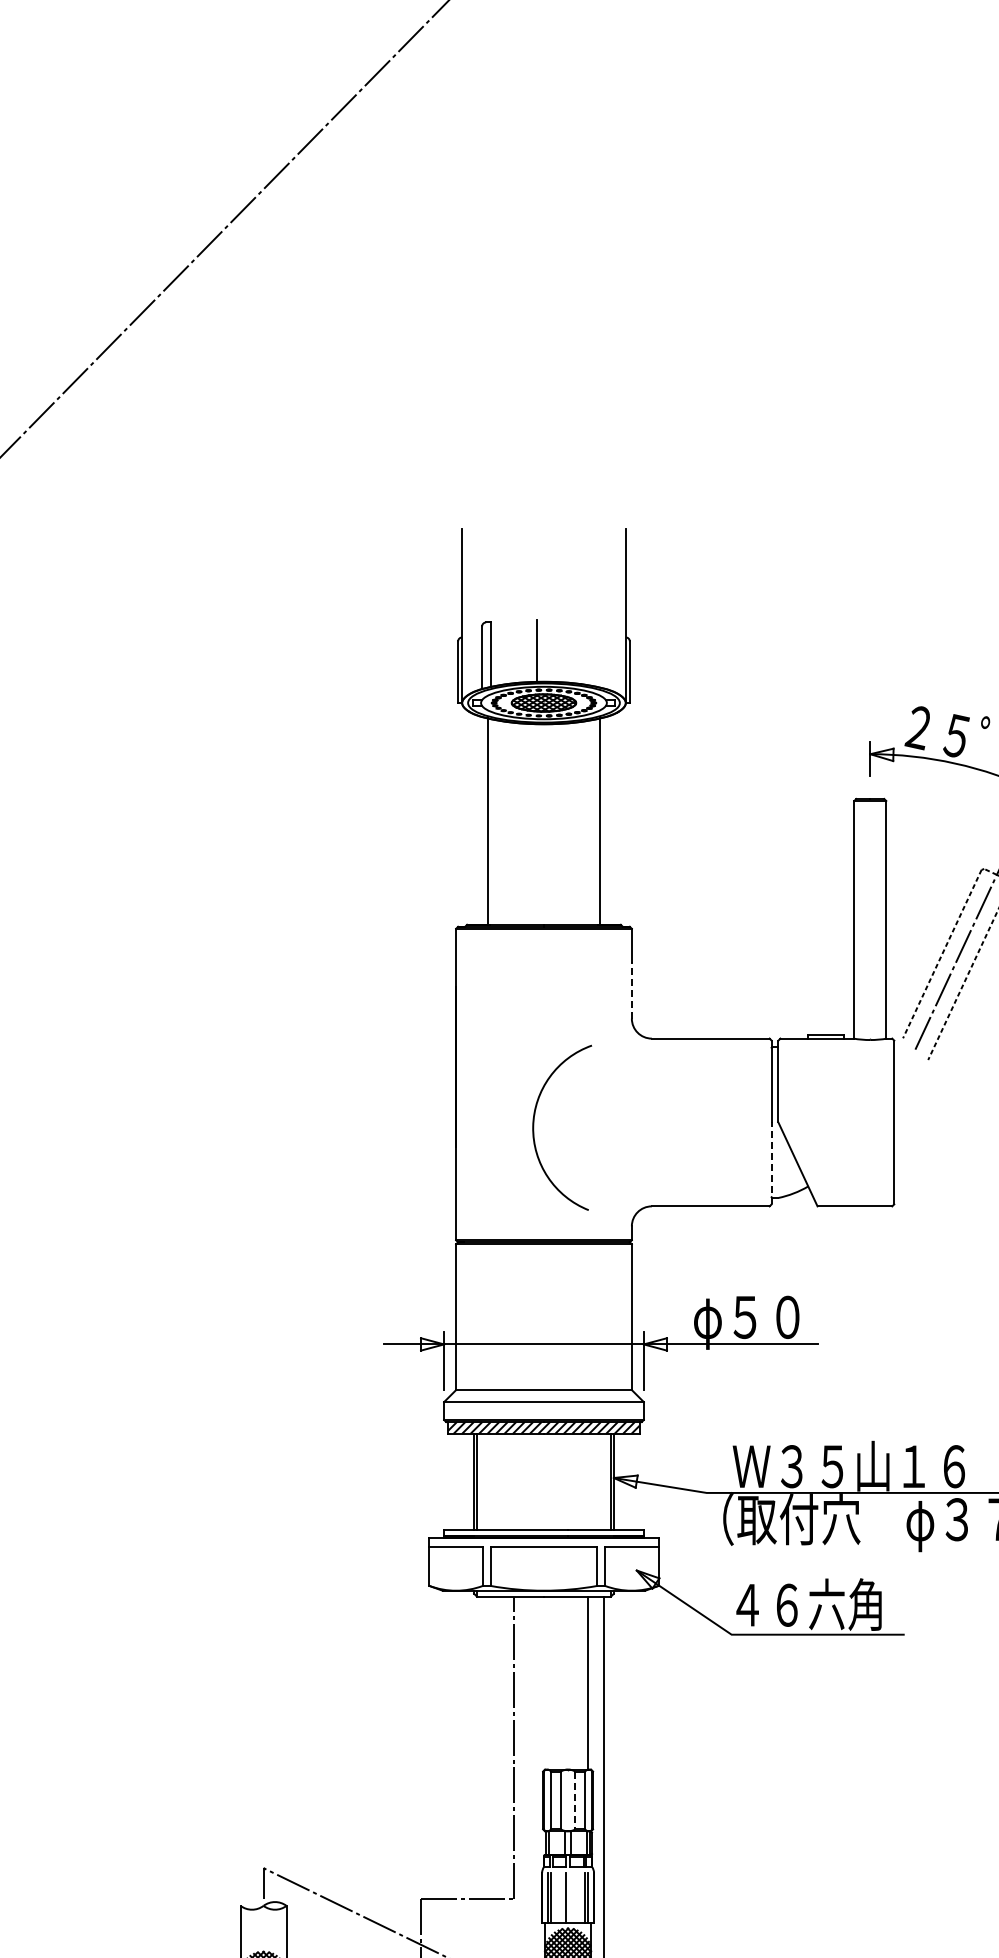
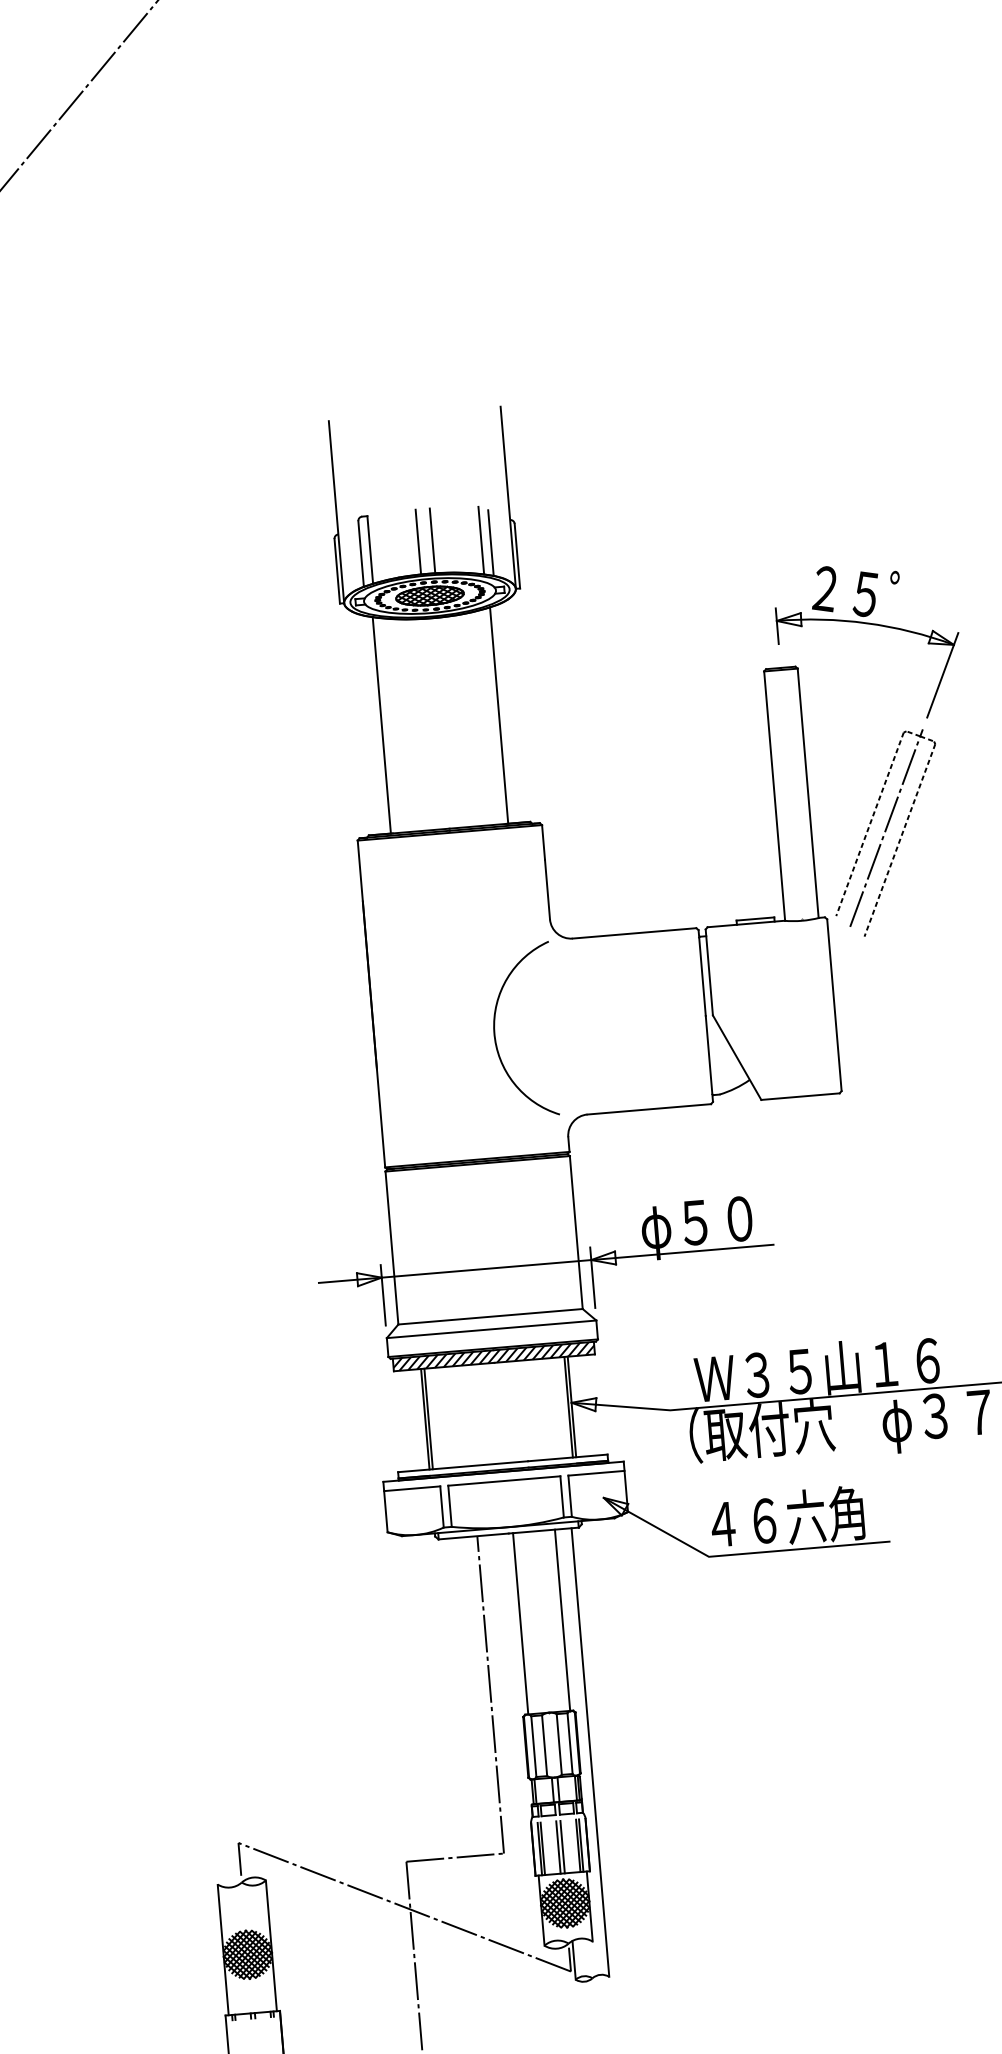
line: (550, 650) -> (432, 540), added
line: (596, 654) -> (480, 540), added
line: (605, 657) -> (490, 542), added
line: (631, 989) -> (547, 888), dashed -> solid
arc: (534, 1127) -> (495, 1032), moved
line: (771, 1163) -> (709, 1059), dashed -> solid
line: (548, 1682) -> (521, 1623), added
line: (575, 1800) -> (559, 1744), dashed -> solid
line: (570, 1897) -> (563, 1846), added

